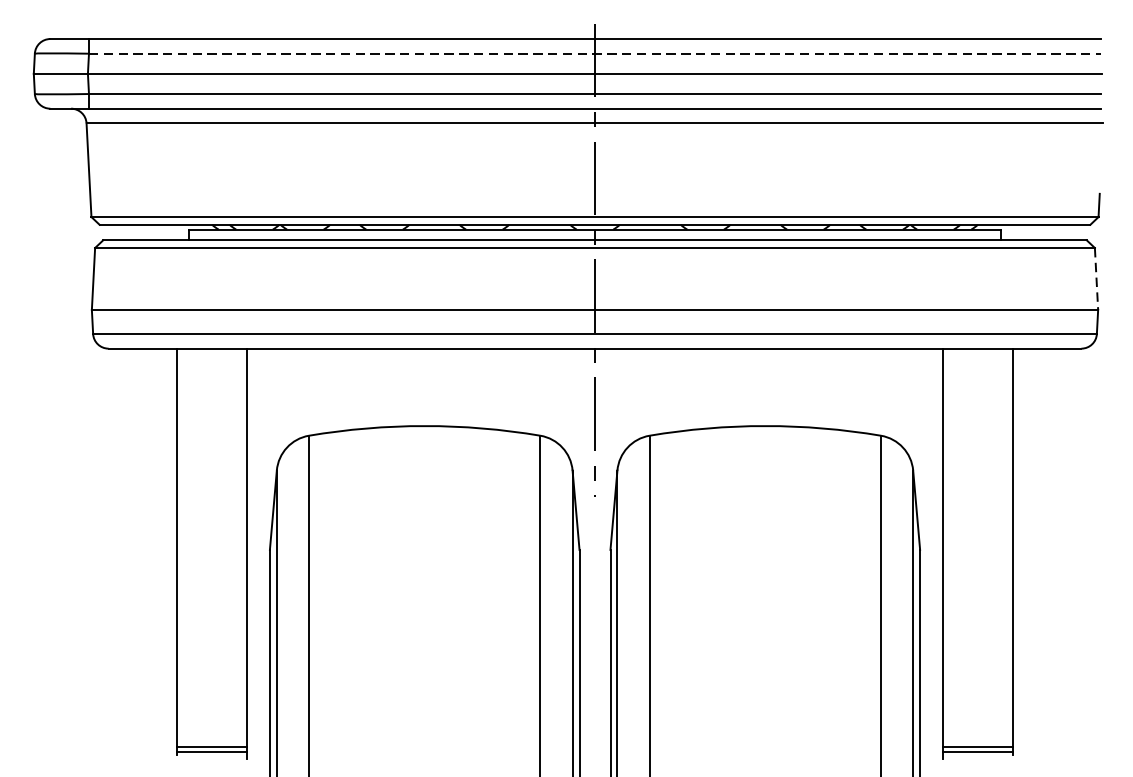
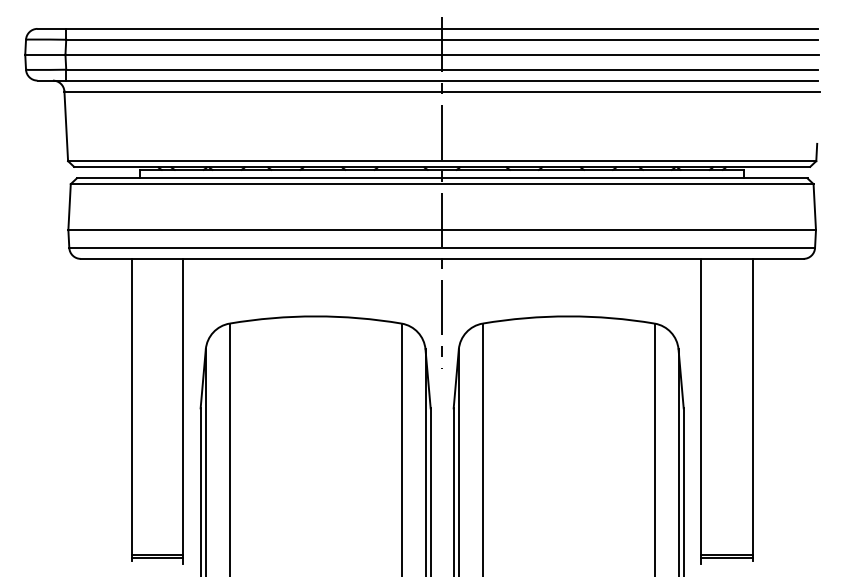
line: (595, 53) -> (442, 39), dashed -> solid
line: (1096, 279) -> (814, 207), dashed -> solid

